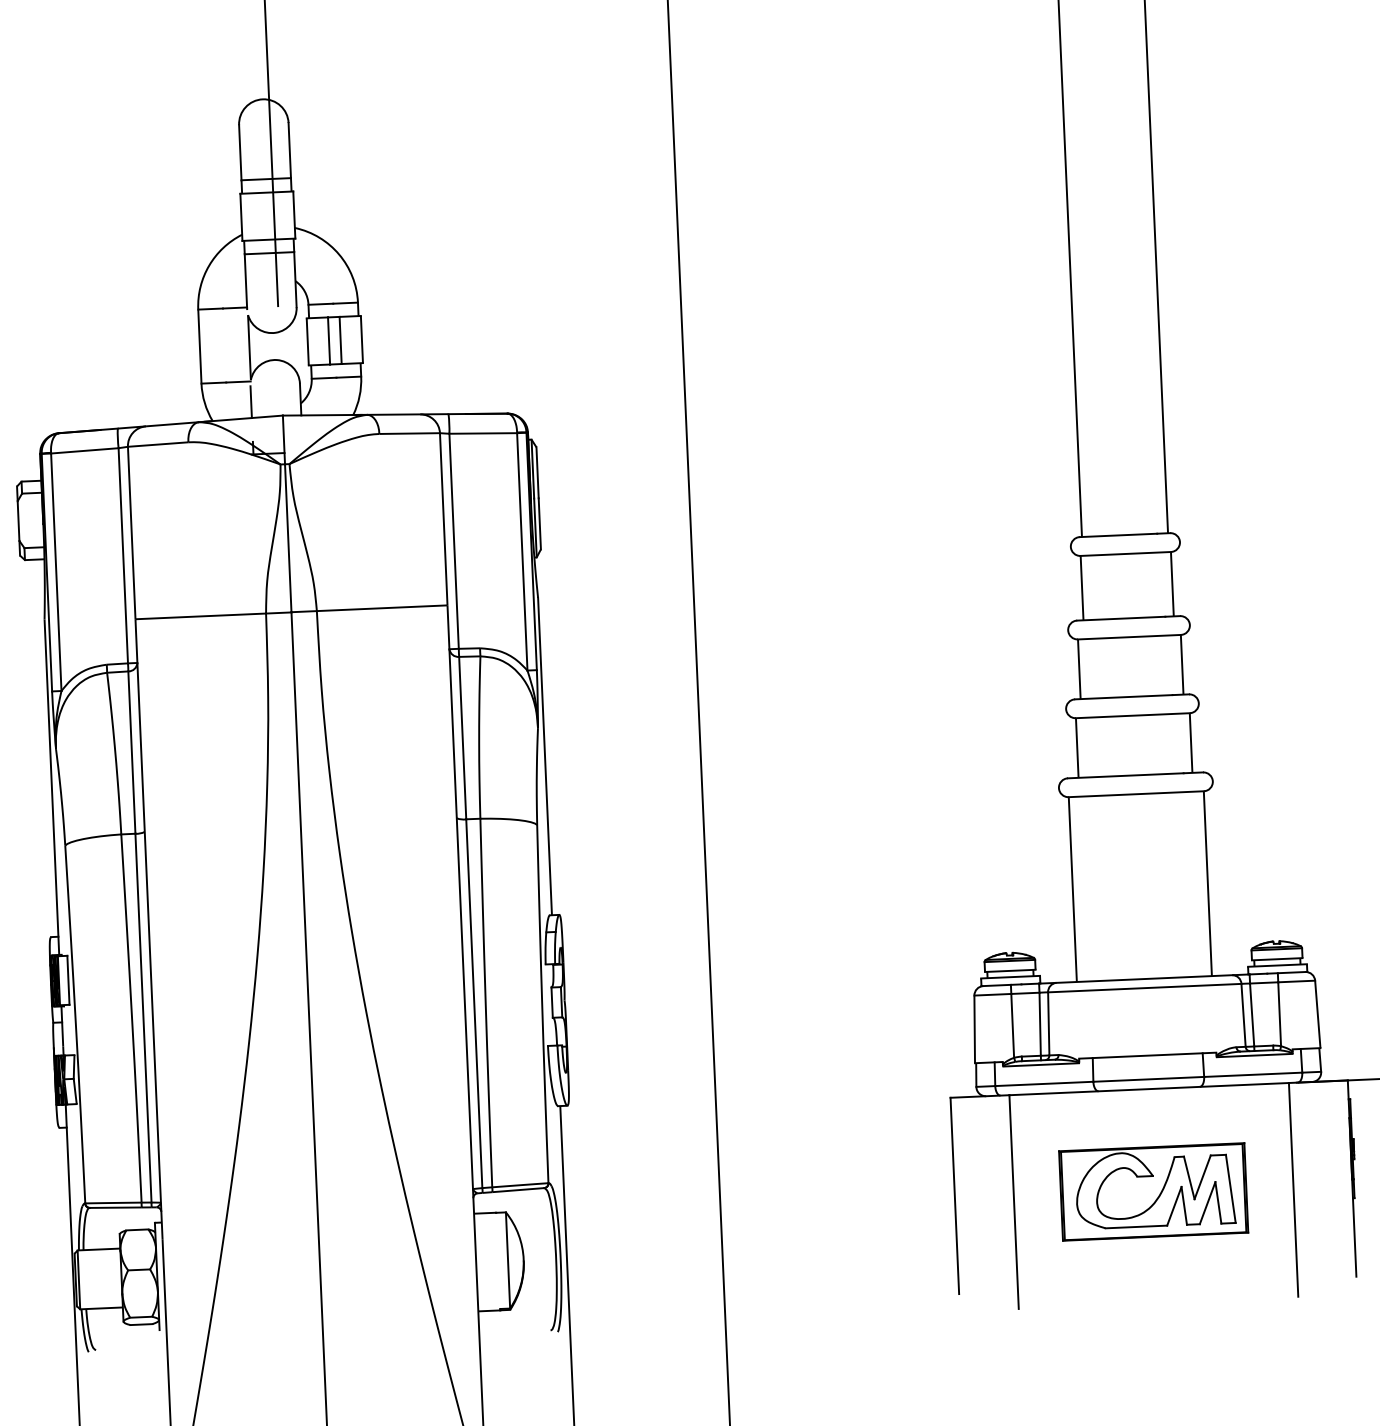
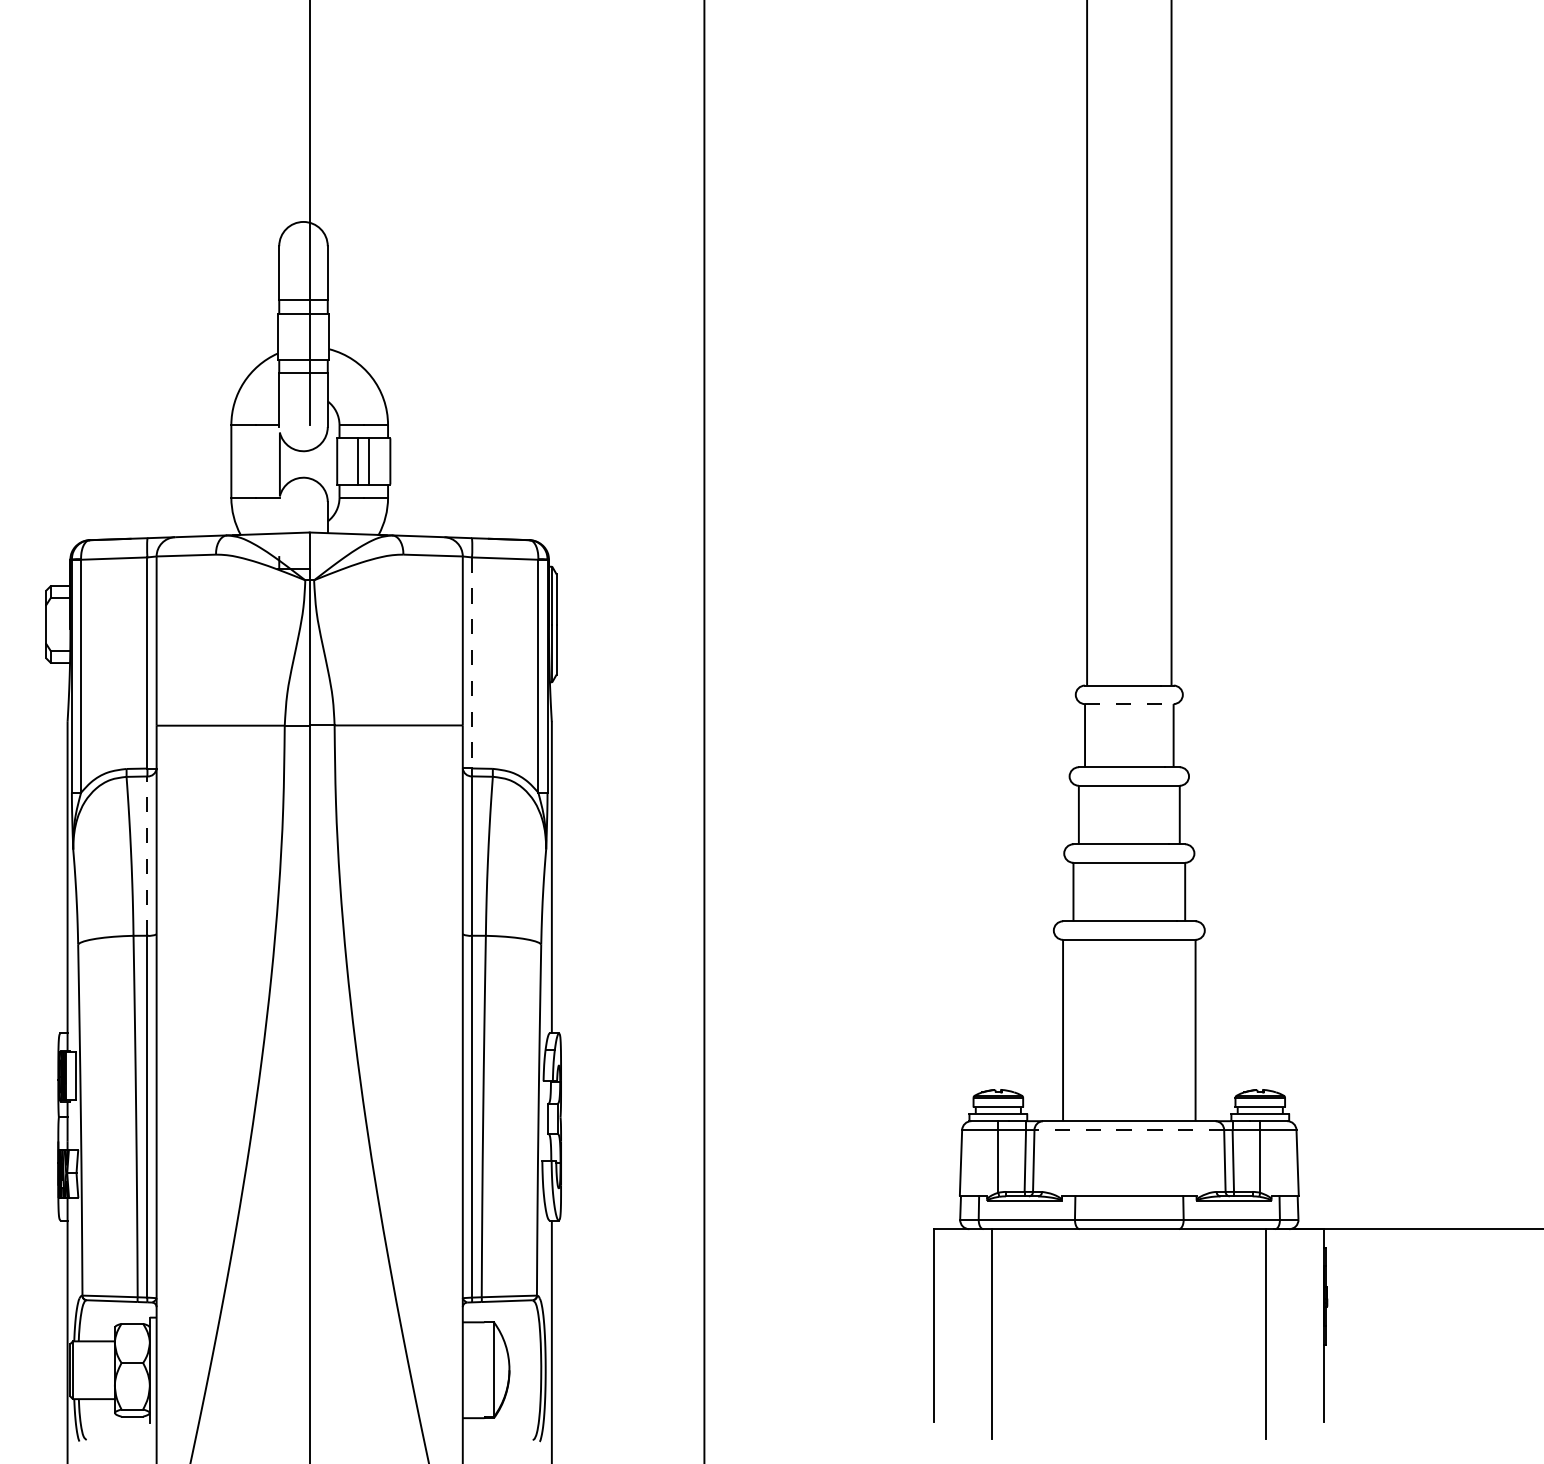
line: (251, 401) -> (279, 517), removed
line: (454, 540) -> (472, 662), solid -> dashed
line: (1126, 554) -> (1129, 704), solid -> dashed
line: (132, 752) -> (147, 856), solid -> dashed
line: (1144, 988) -> (1129, 1130), solid -> dashed
part: (1152, 1191) -> (1128, 1329), removed

